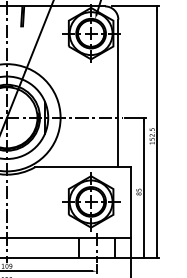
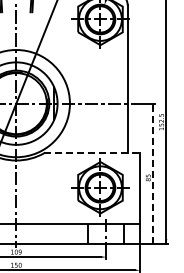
line: (82, 167) -> (91, 153), solid -> dashed
line: (143, 187) -> (152, 173), solid -> dashed

